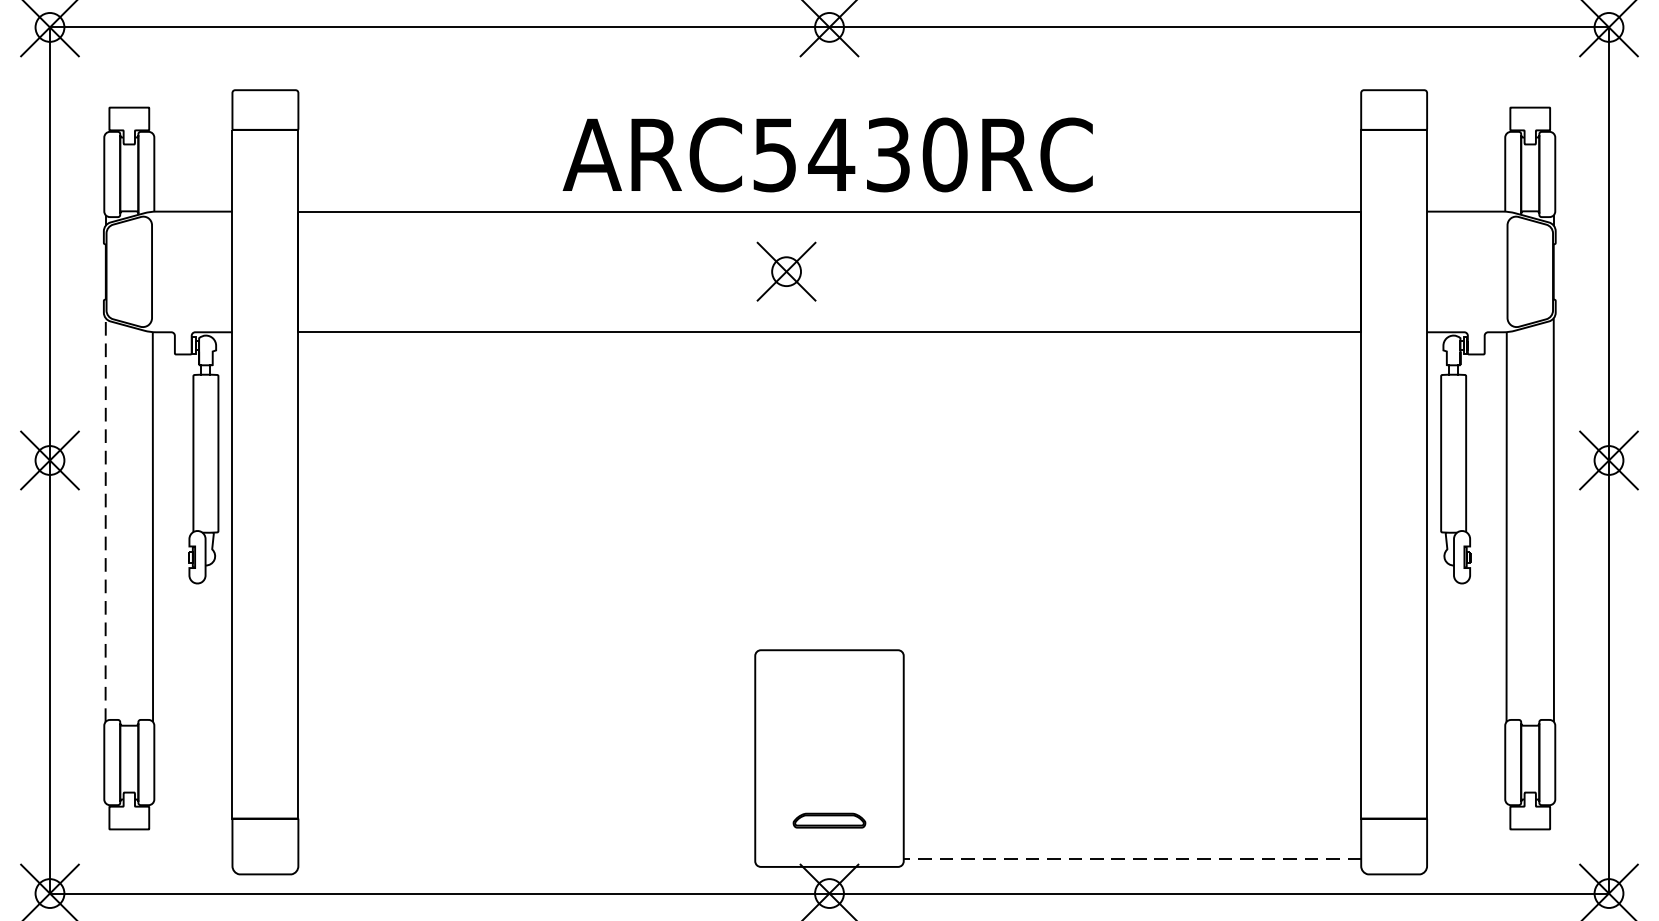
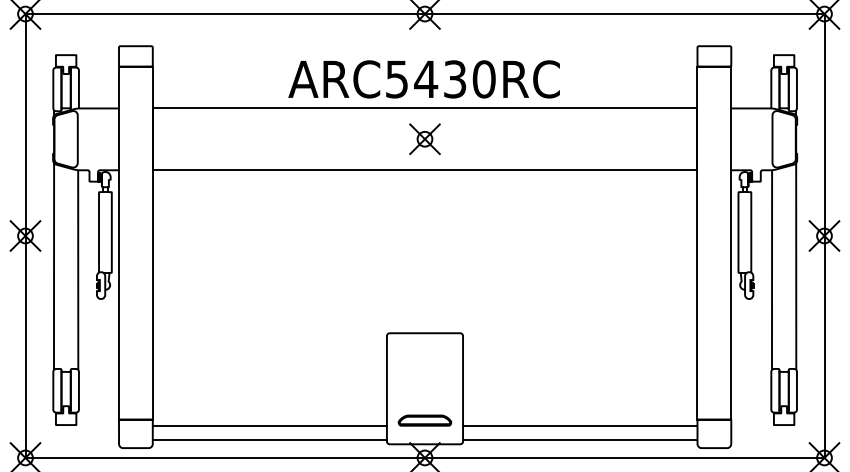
part: (785, 272) -> (424, 139), moved
line: (106, 520) -> (54, 266), dashed -> solid
part: (828, 820) -> (424, 420), size x1.43
line: (526, 830) -> (269, 425), added
line: (1132, 830) -> (580, 425), added
line: (526, 859) -> (269, 440), added
line: (1130, 859) -> (579, 440), dashed -> solid

